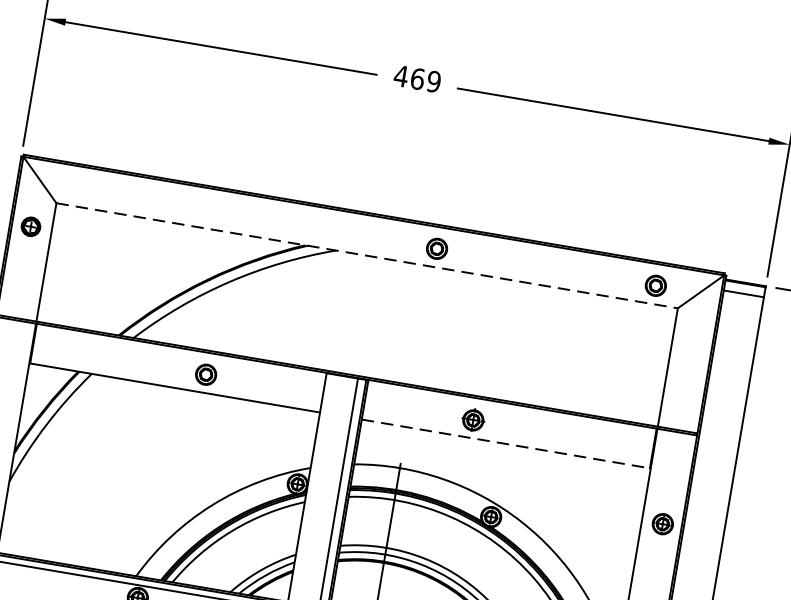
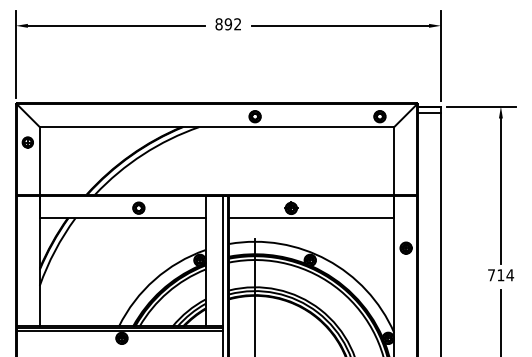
text: (417, 79) -> (228, 24), 469 -> 892
line: (367, 256) -> (217, 127), dashed -> solid
line: (507, 444) -> (312, 218), dashed -> solid

